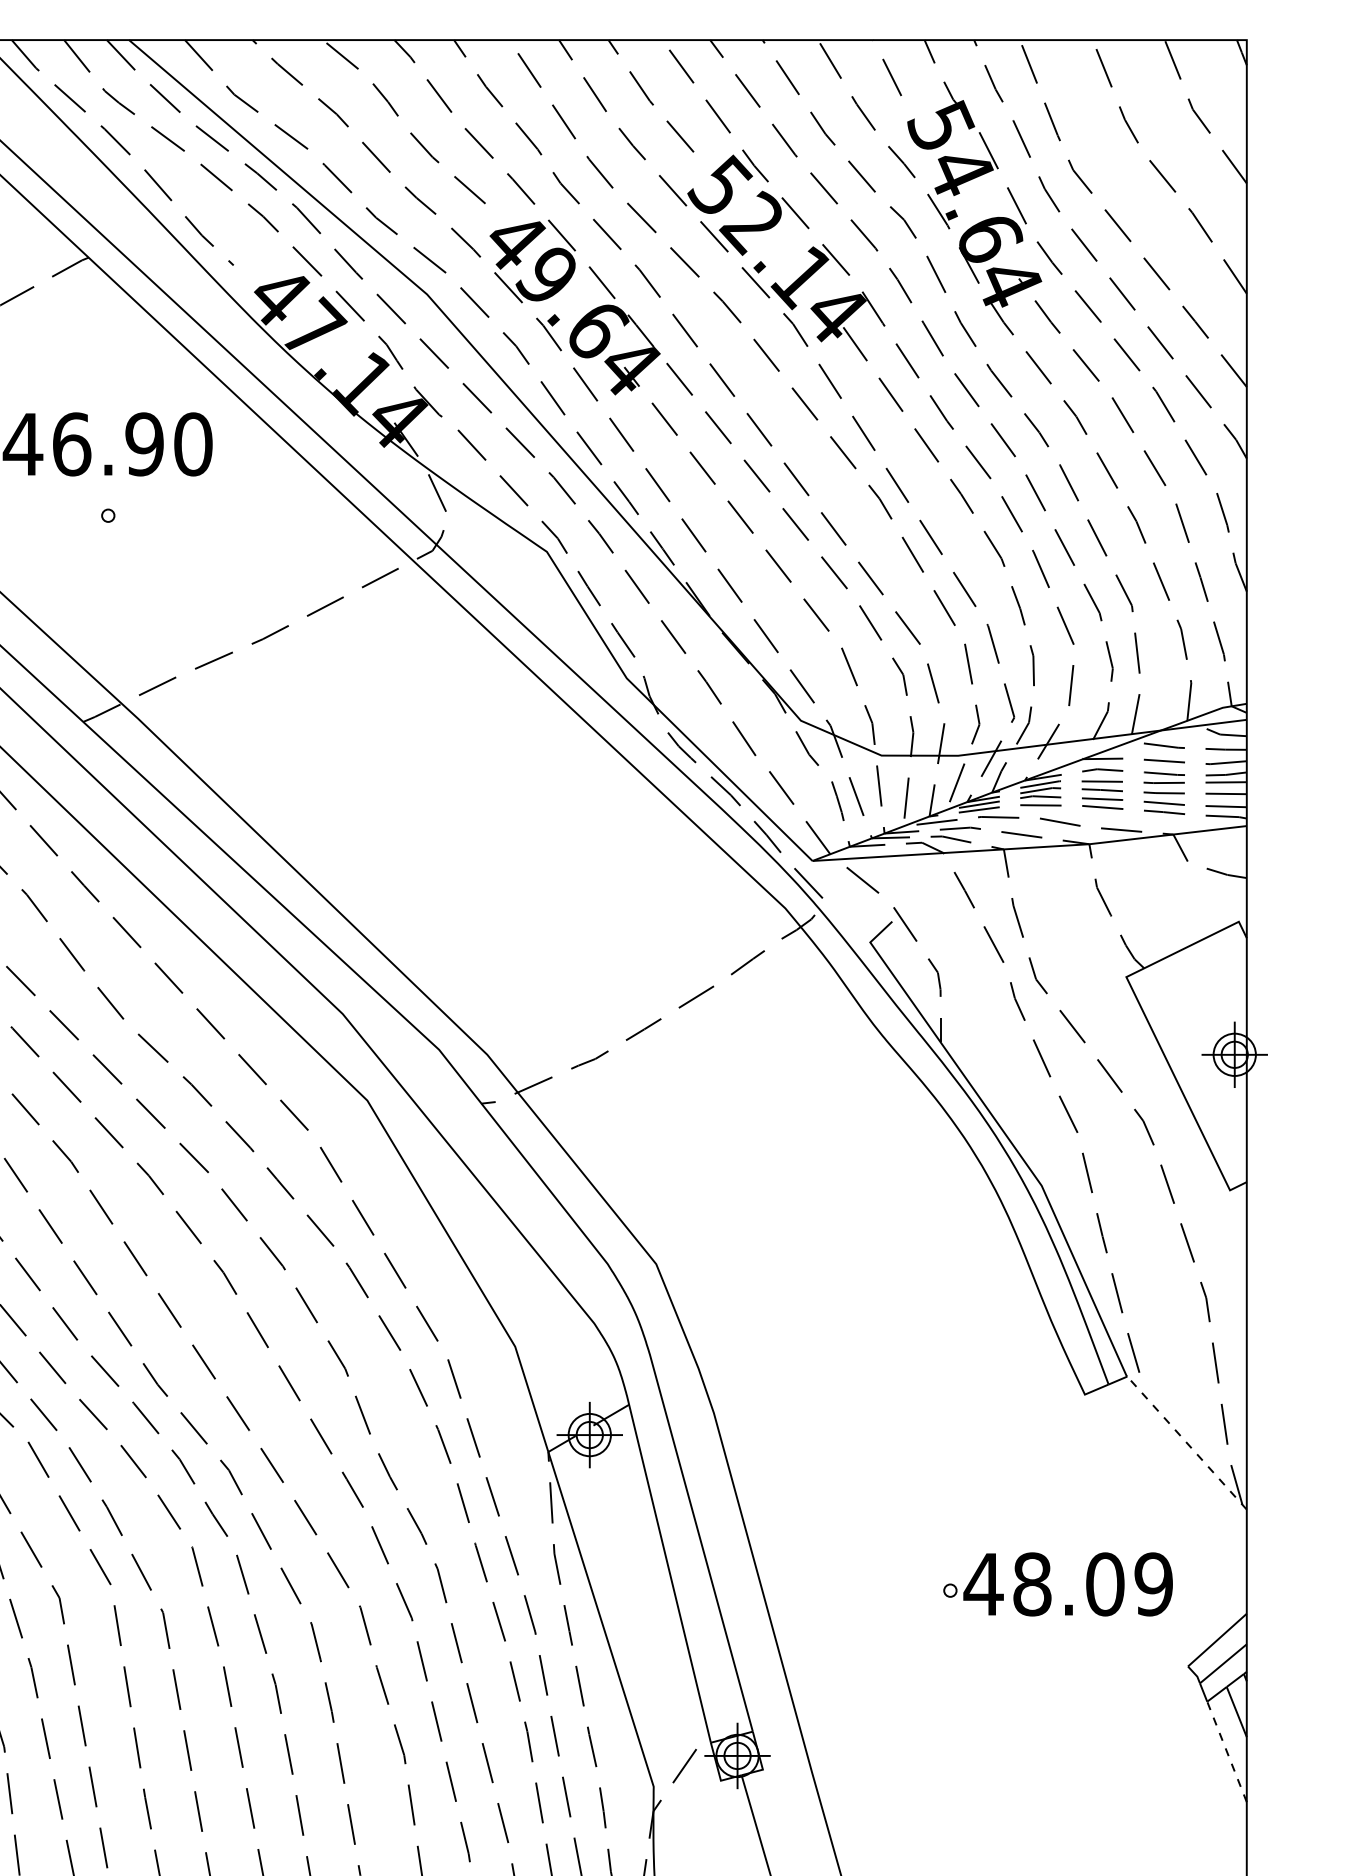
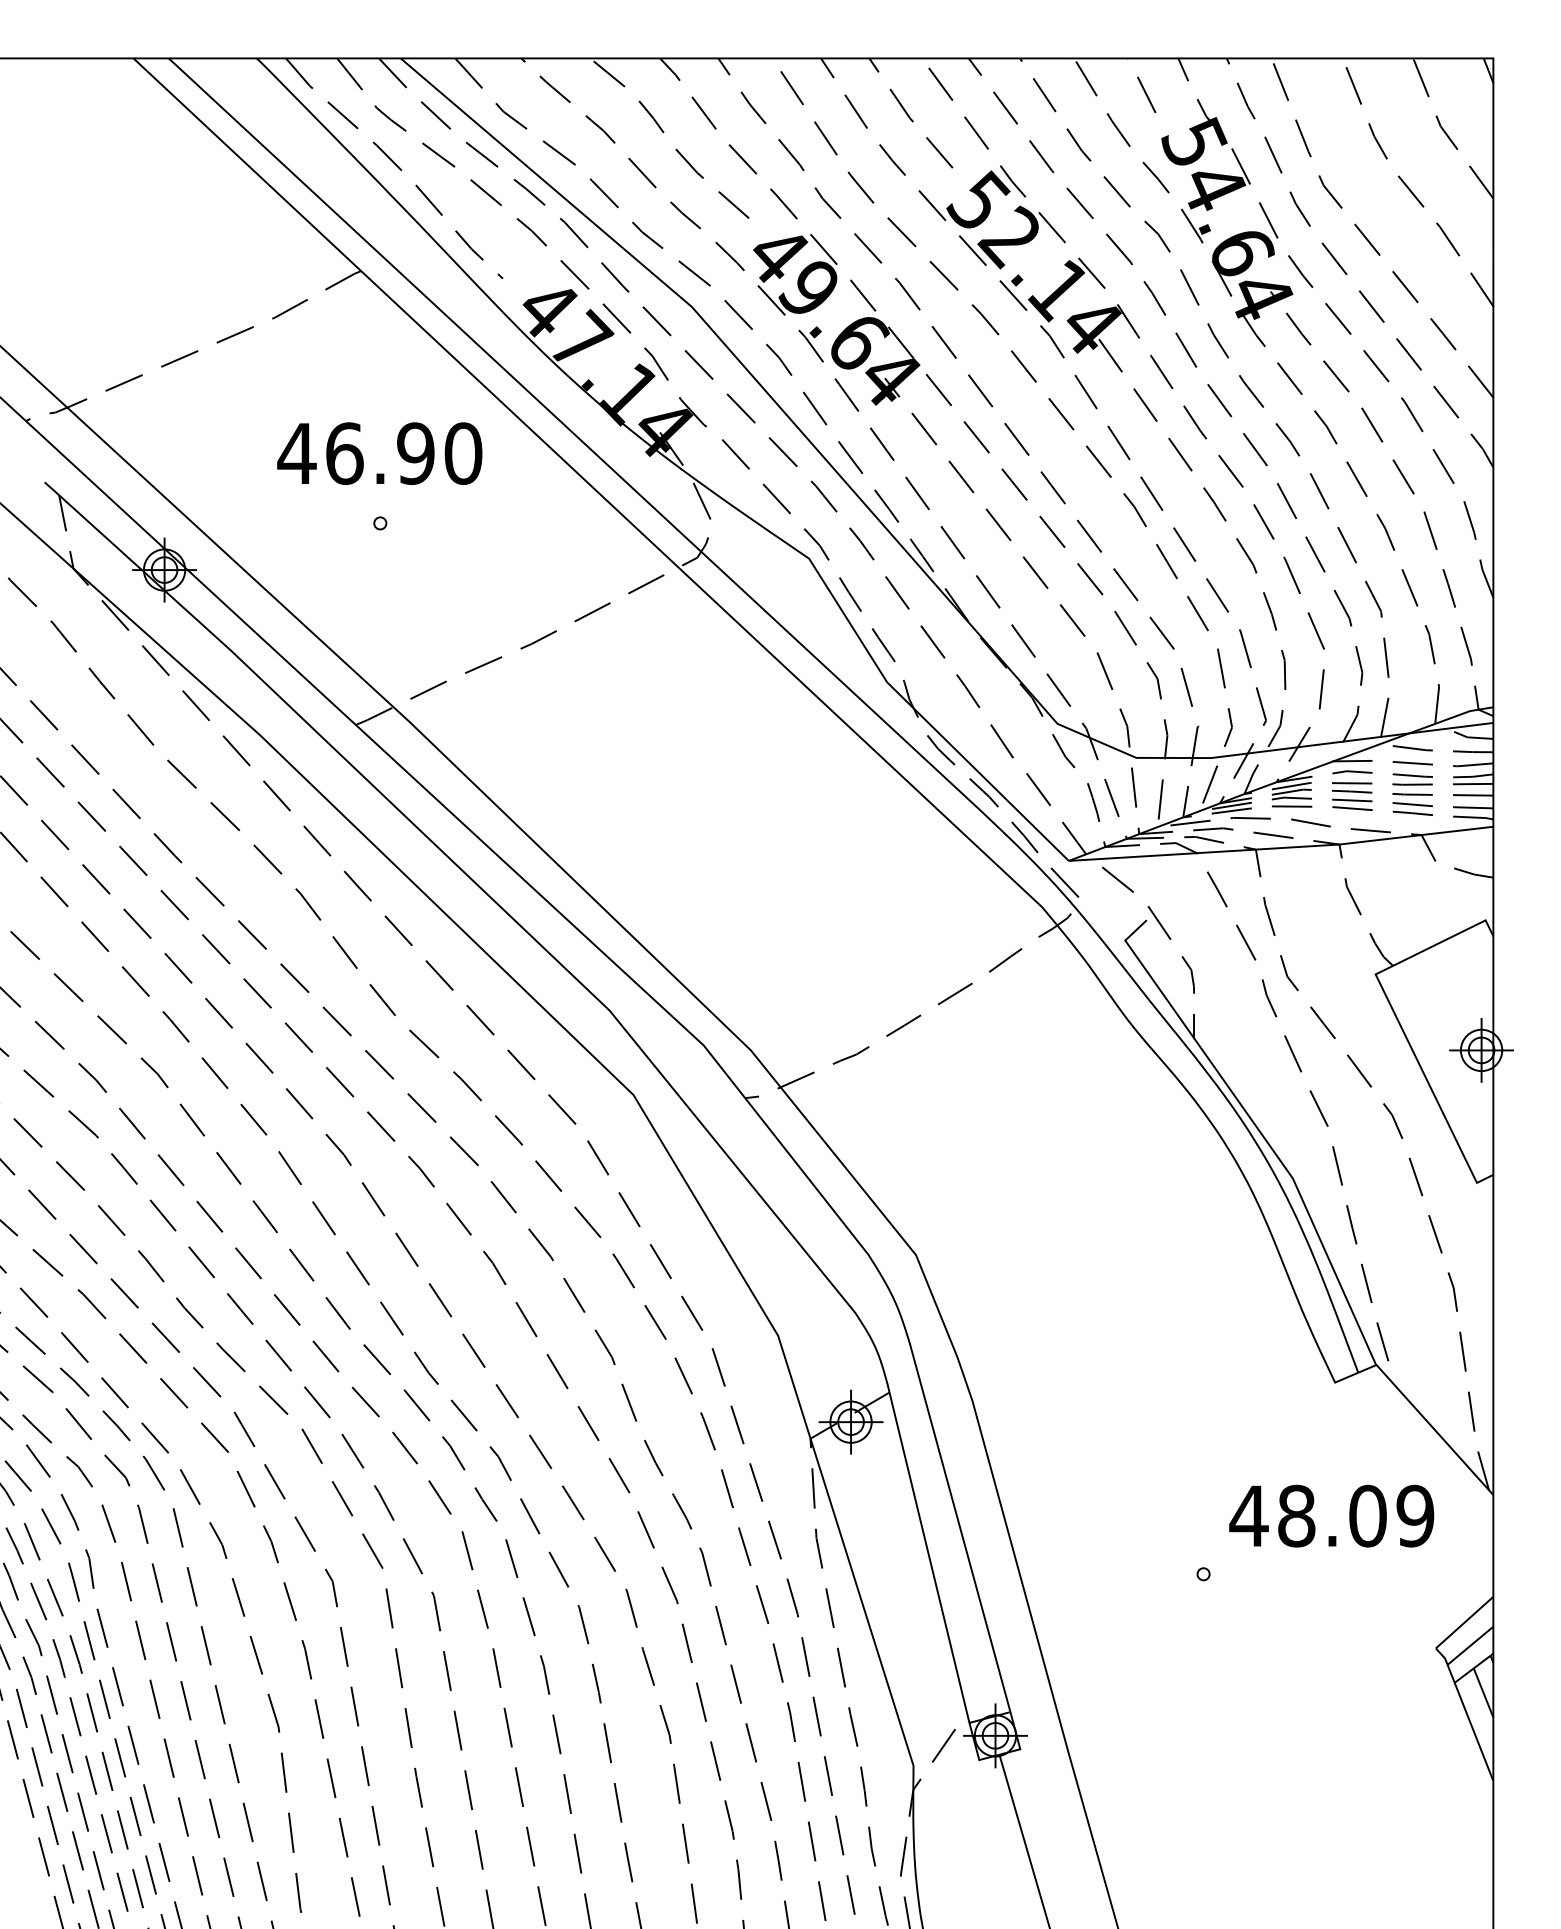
line: (1186, 1442) -> (1434, 1429), dashed -> solid
text: (1067, 1583) -> (1331, 1515), moved
line: (1226, 1751) -> (1473, 1731), dashed -> solid

